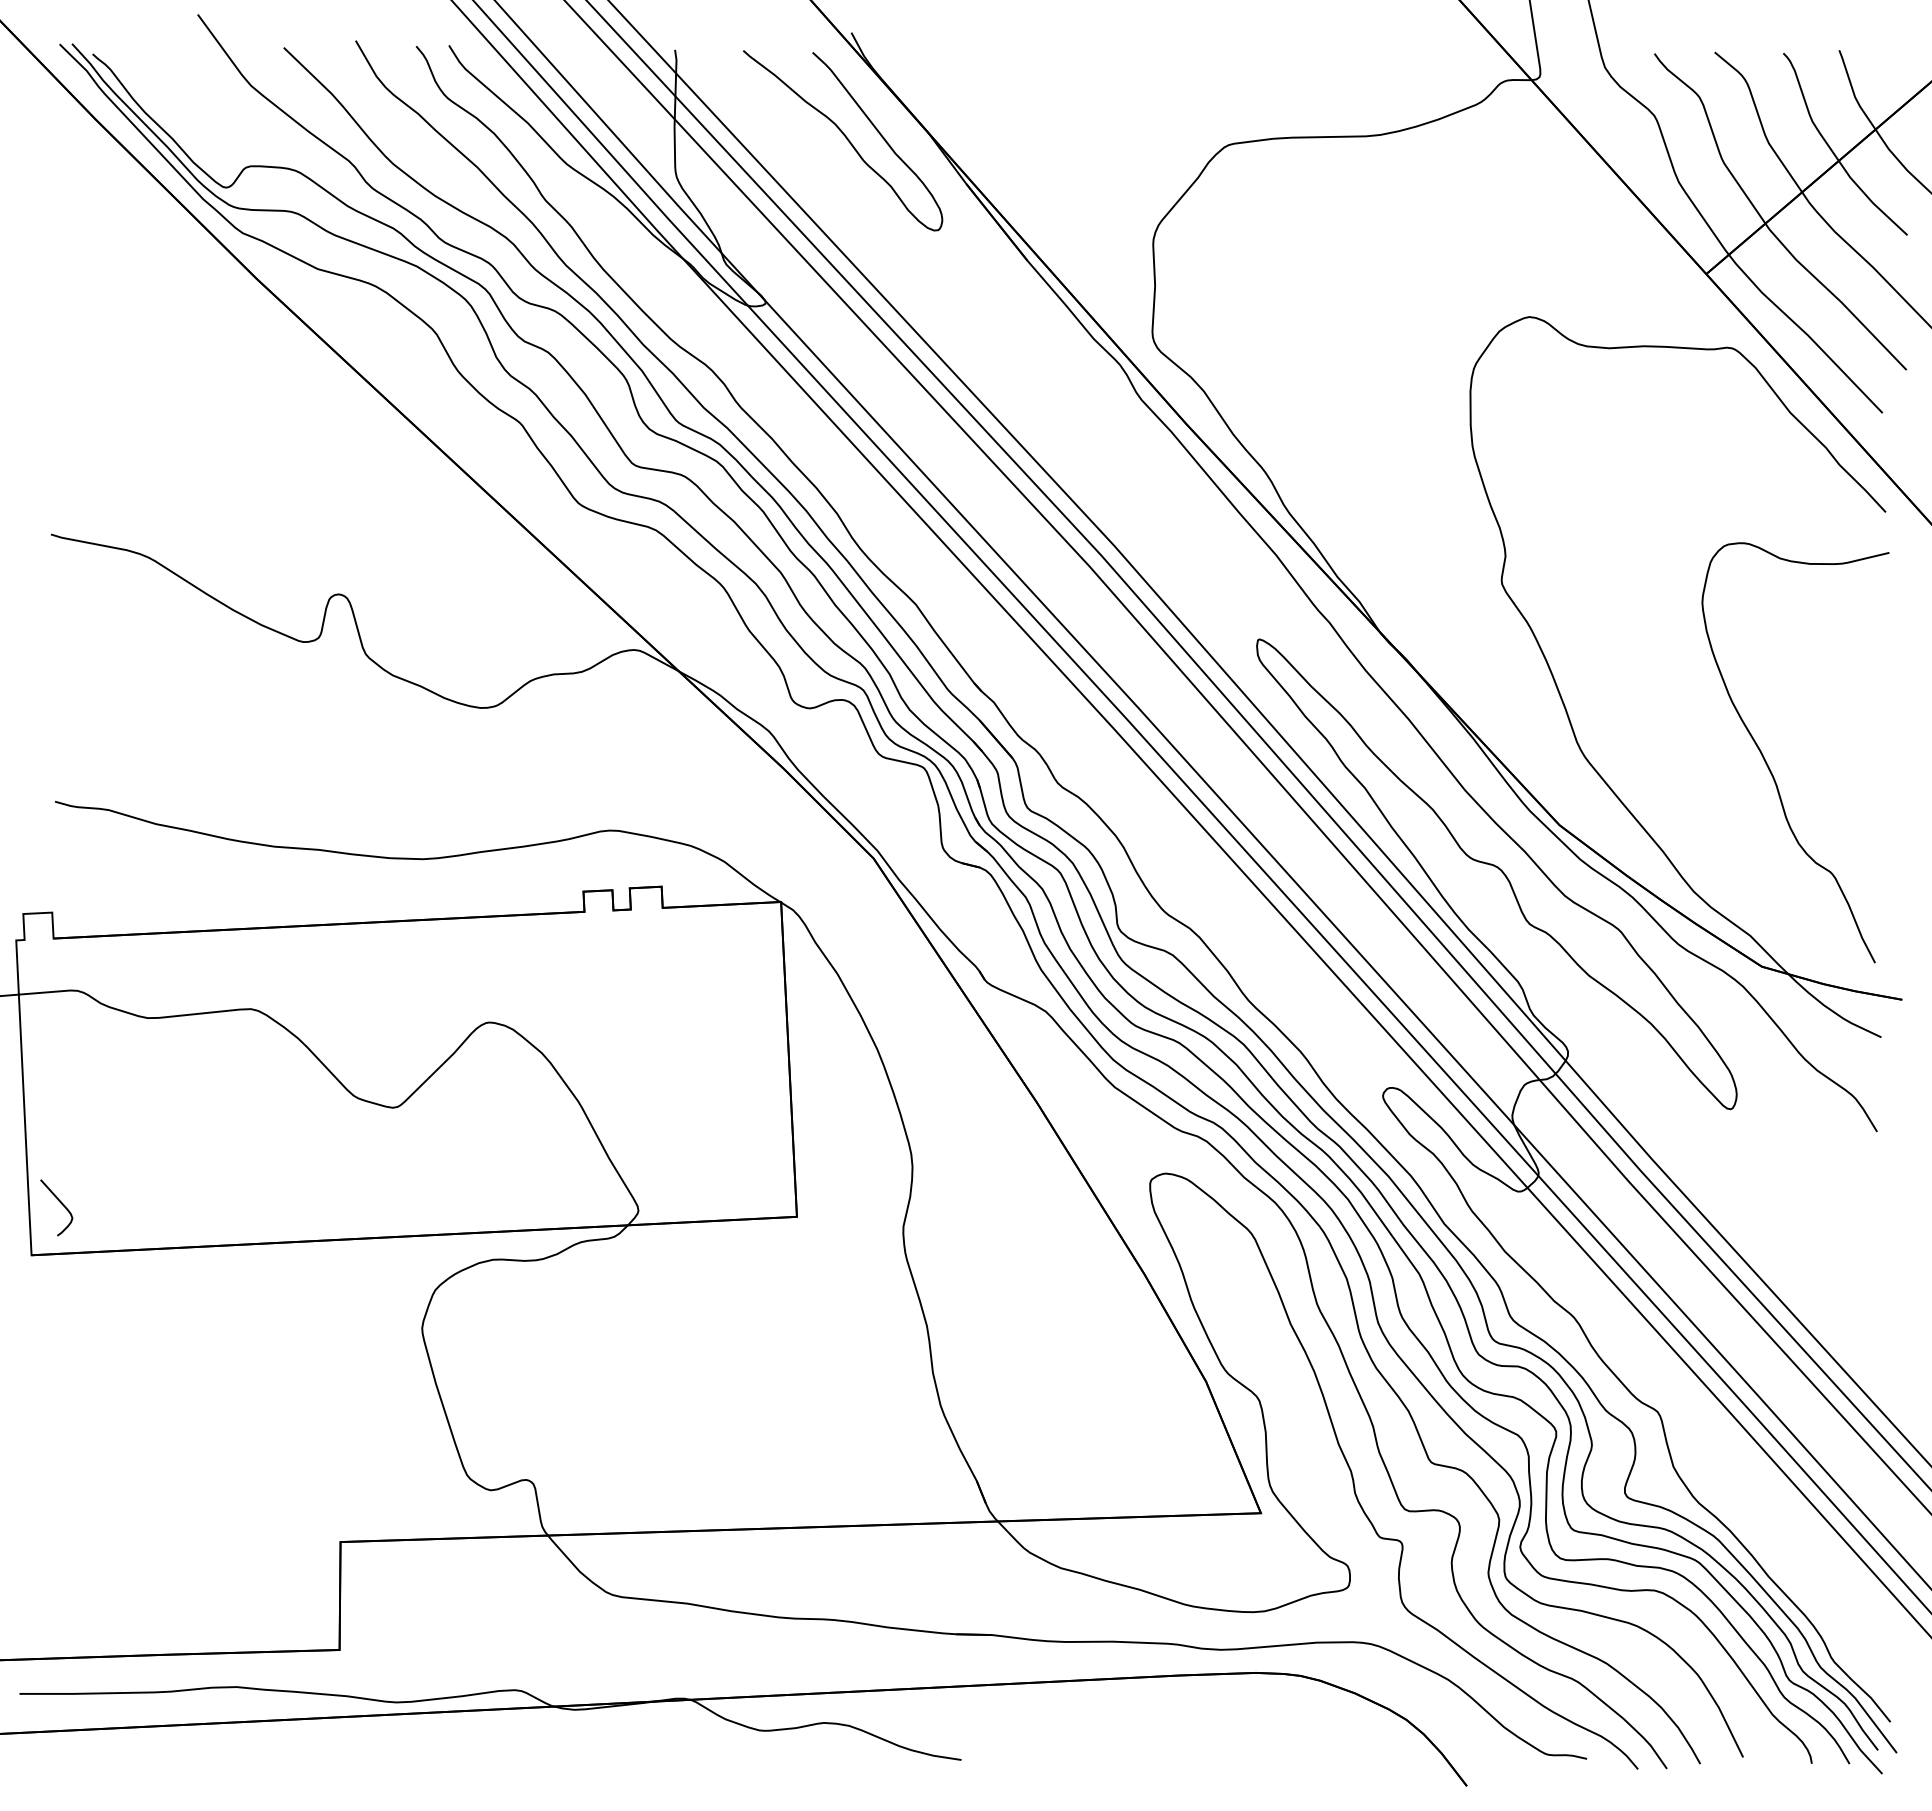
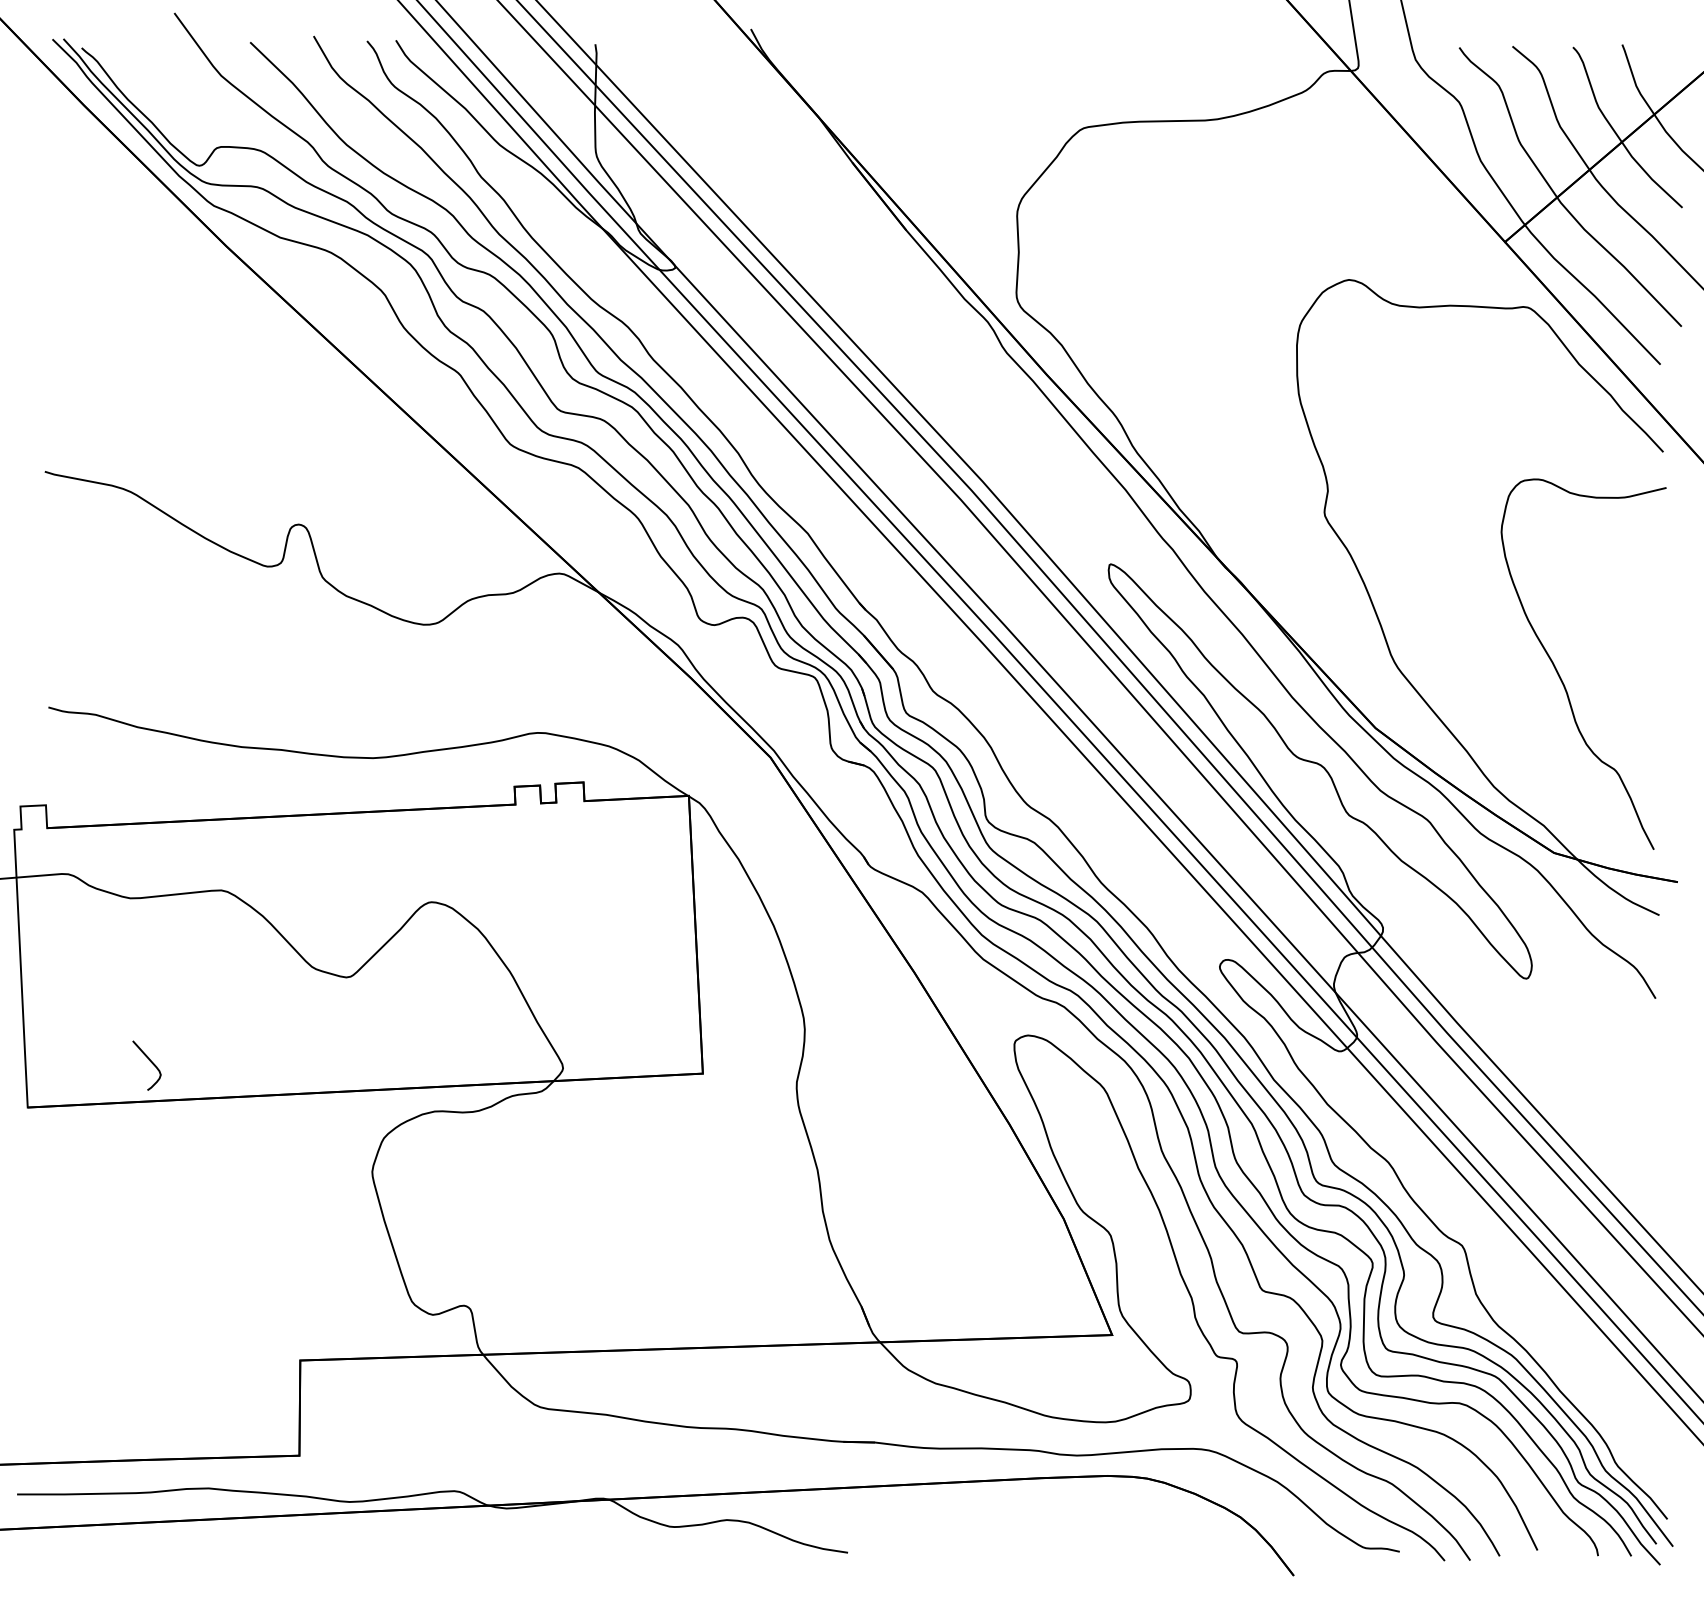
curve: (846, 139) -> (746, 123), removed
curve: (60, 1203) -> (150, 1061), moved

